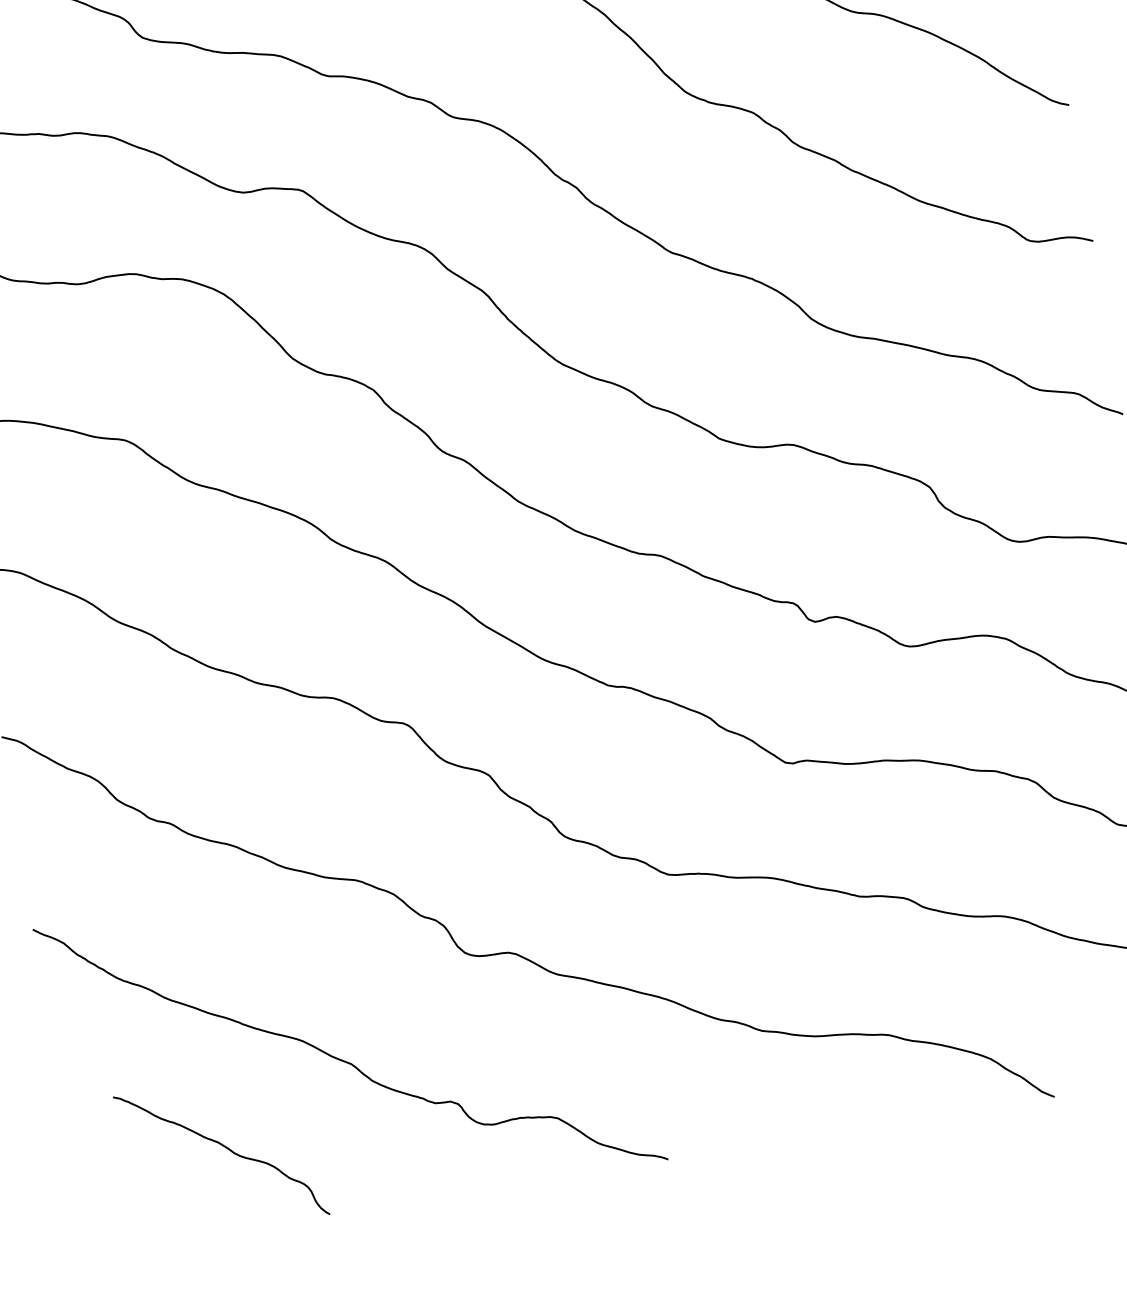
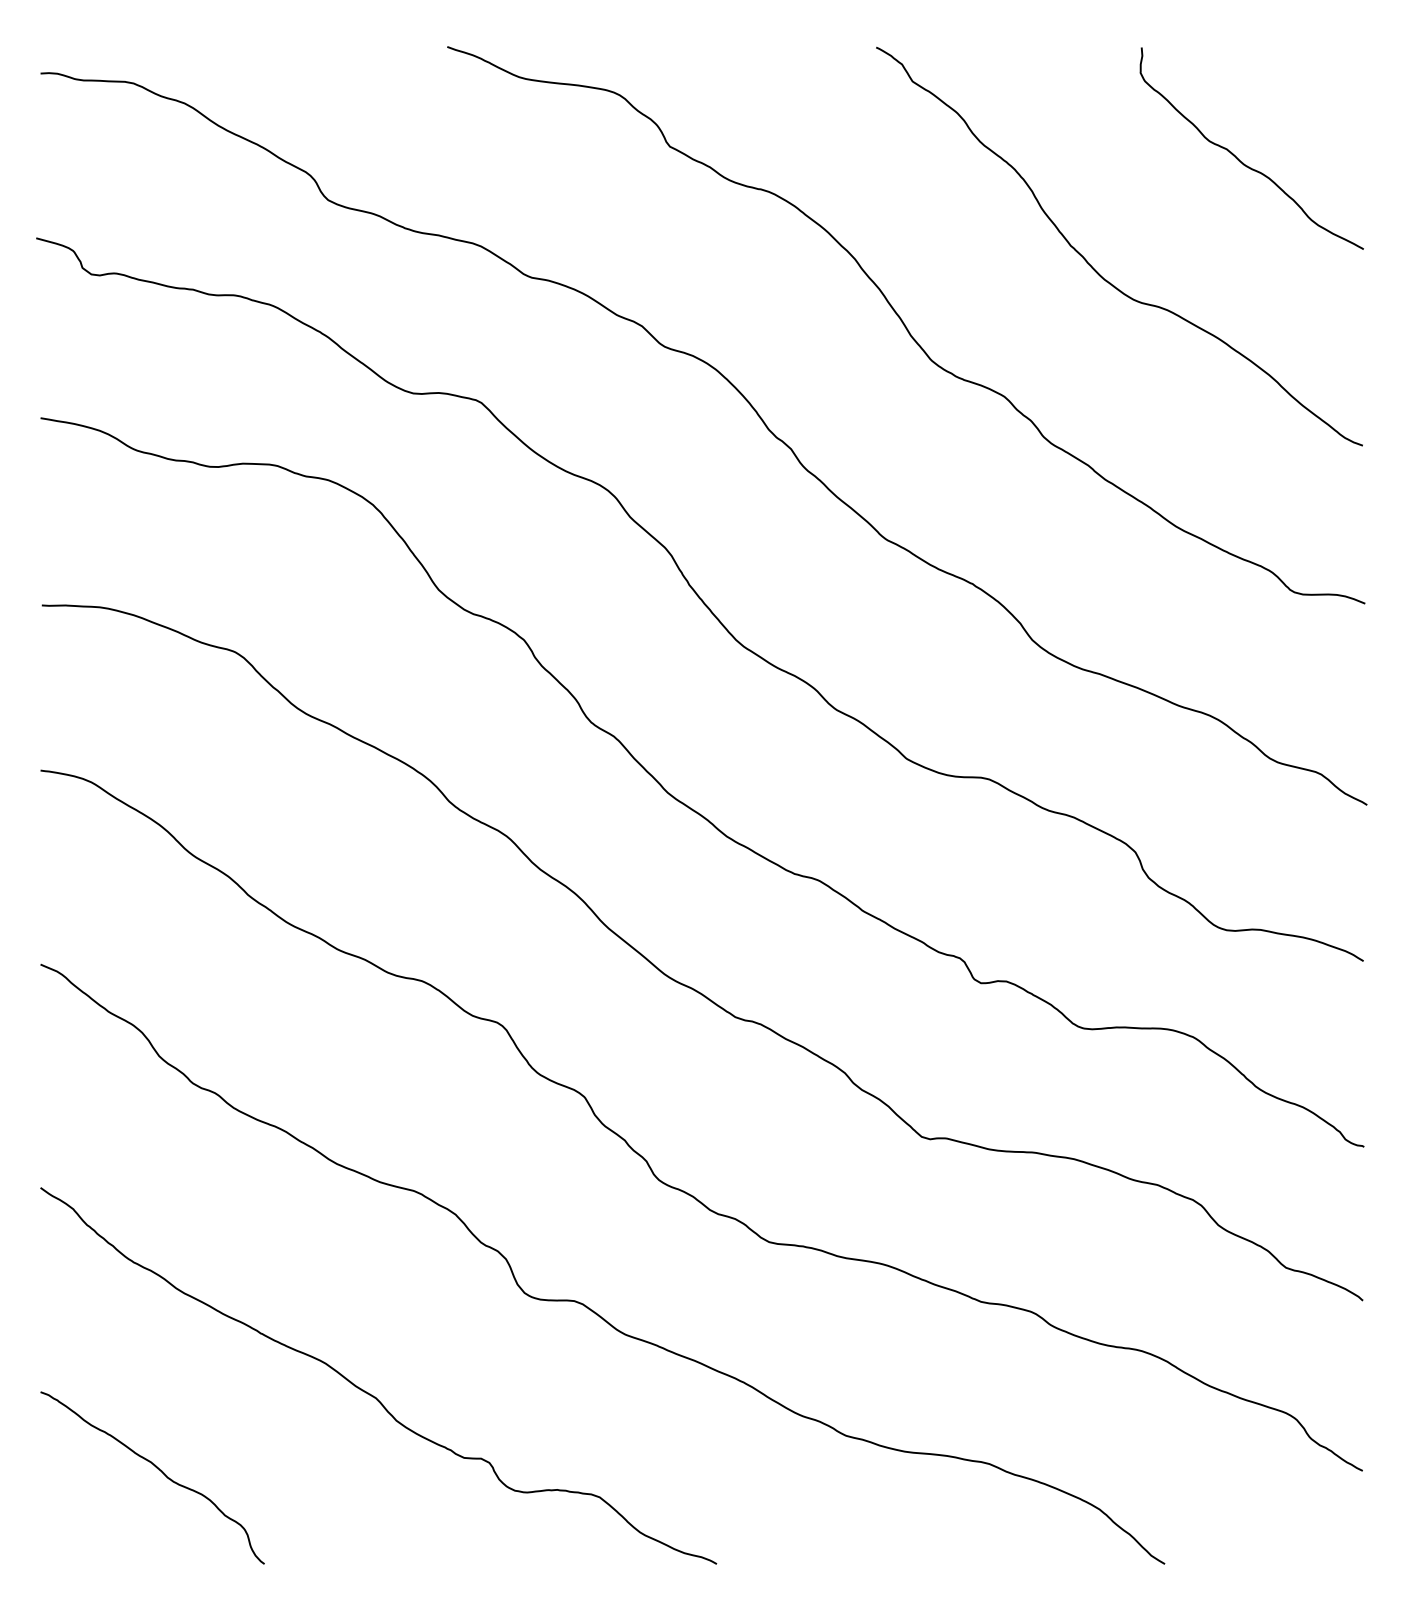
curve: (224, 1147) -> (157, 1469), moved

